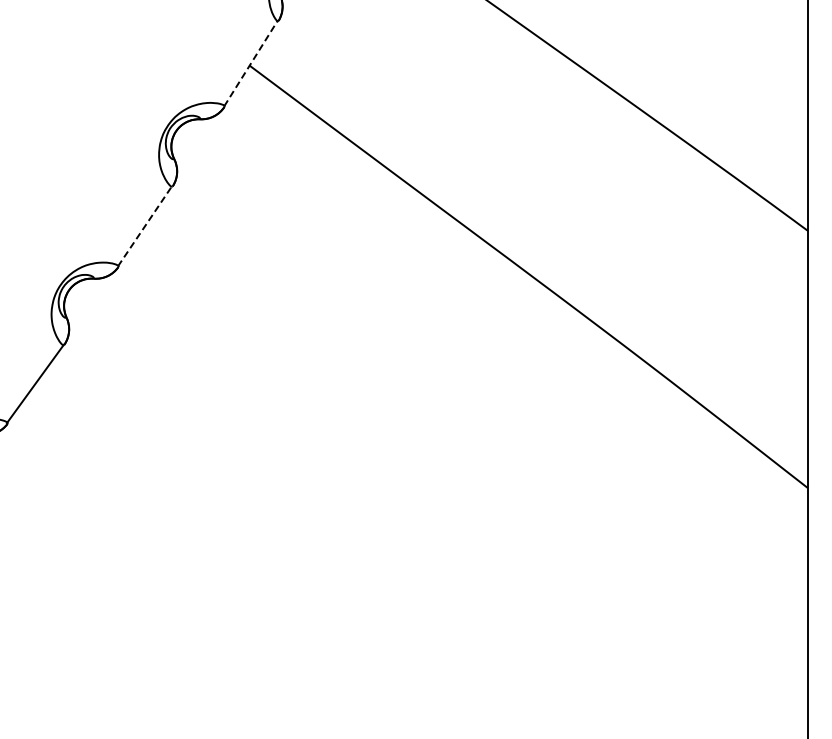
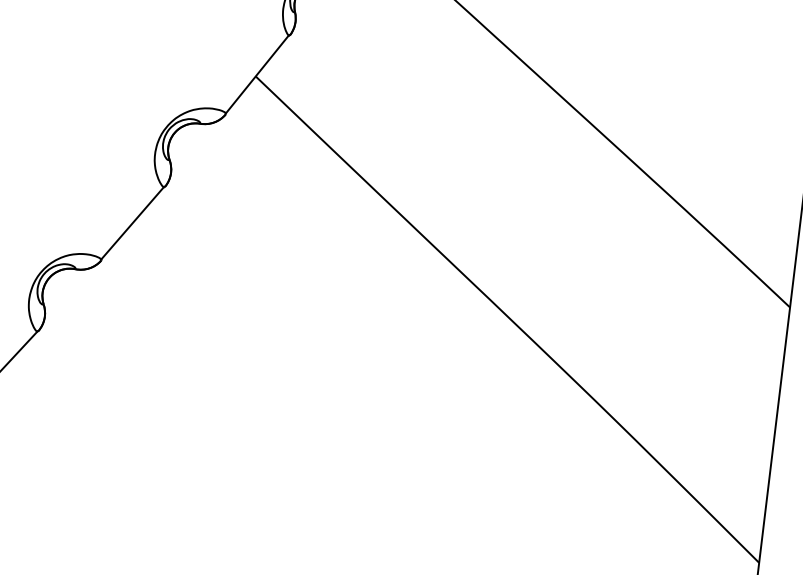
line: (251, 63) -> (257, 74), dashed -> solid
line: (145, 225) -> (133, 222), dashed -> solid

